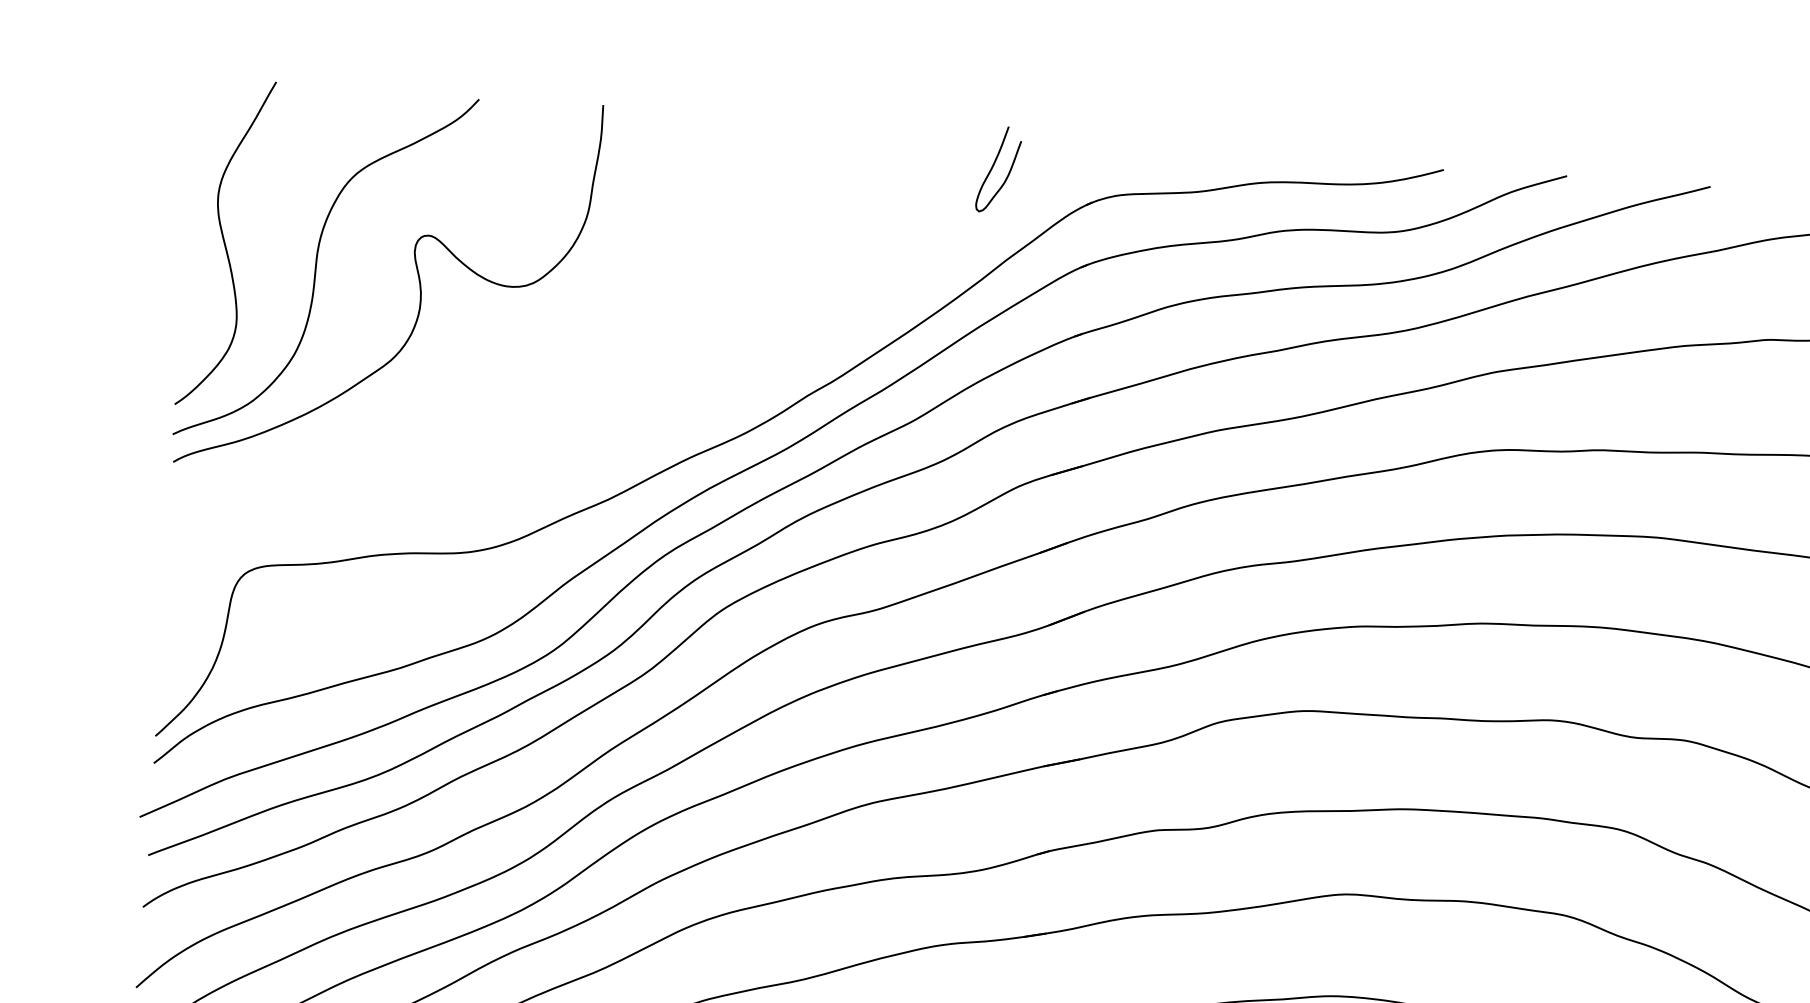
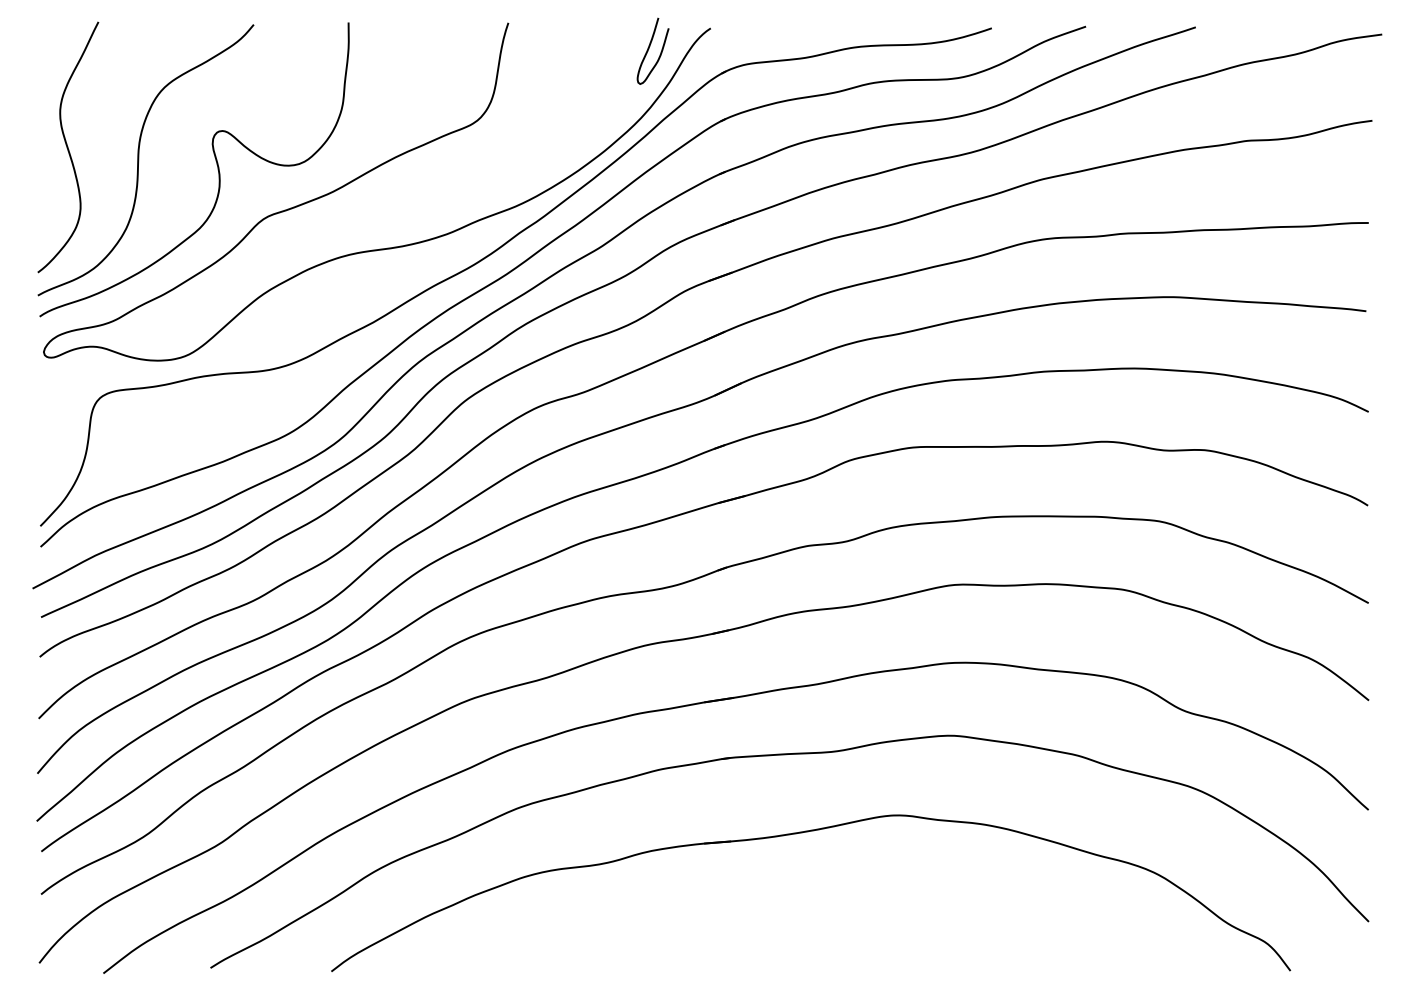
curve: (613, 305) -> (366, 174), added

